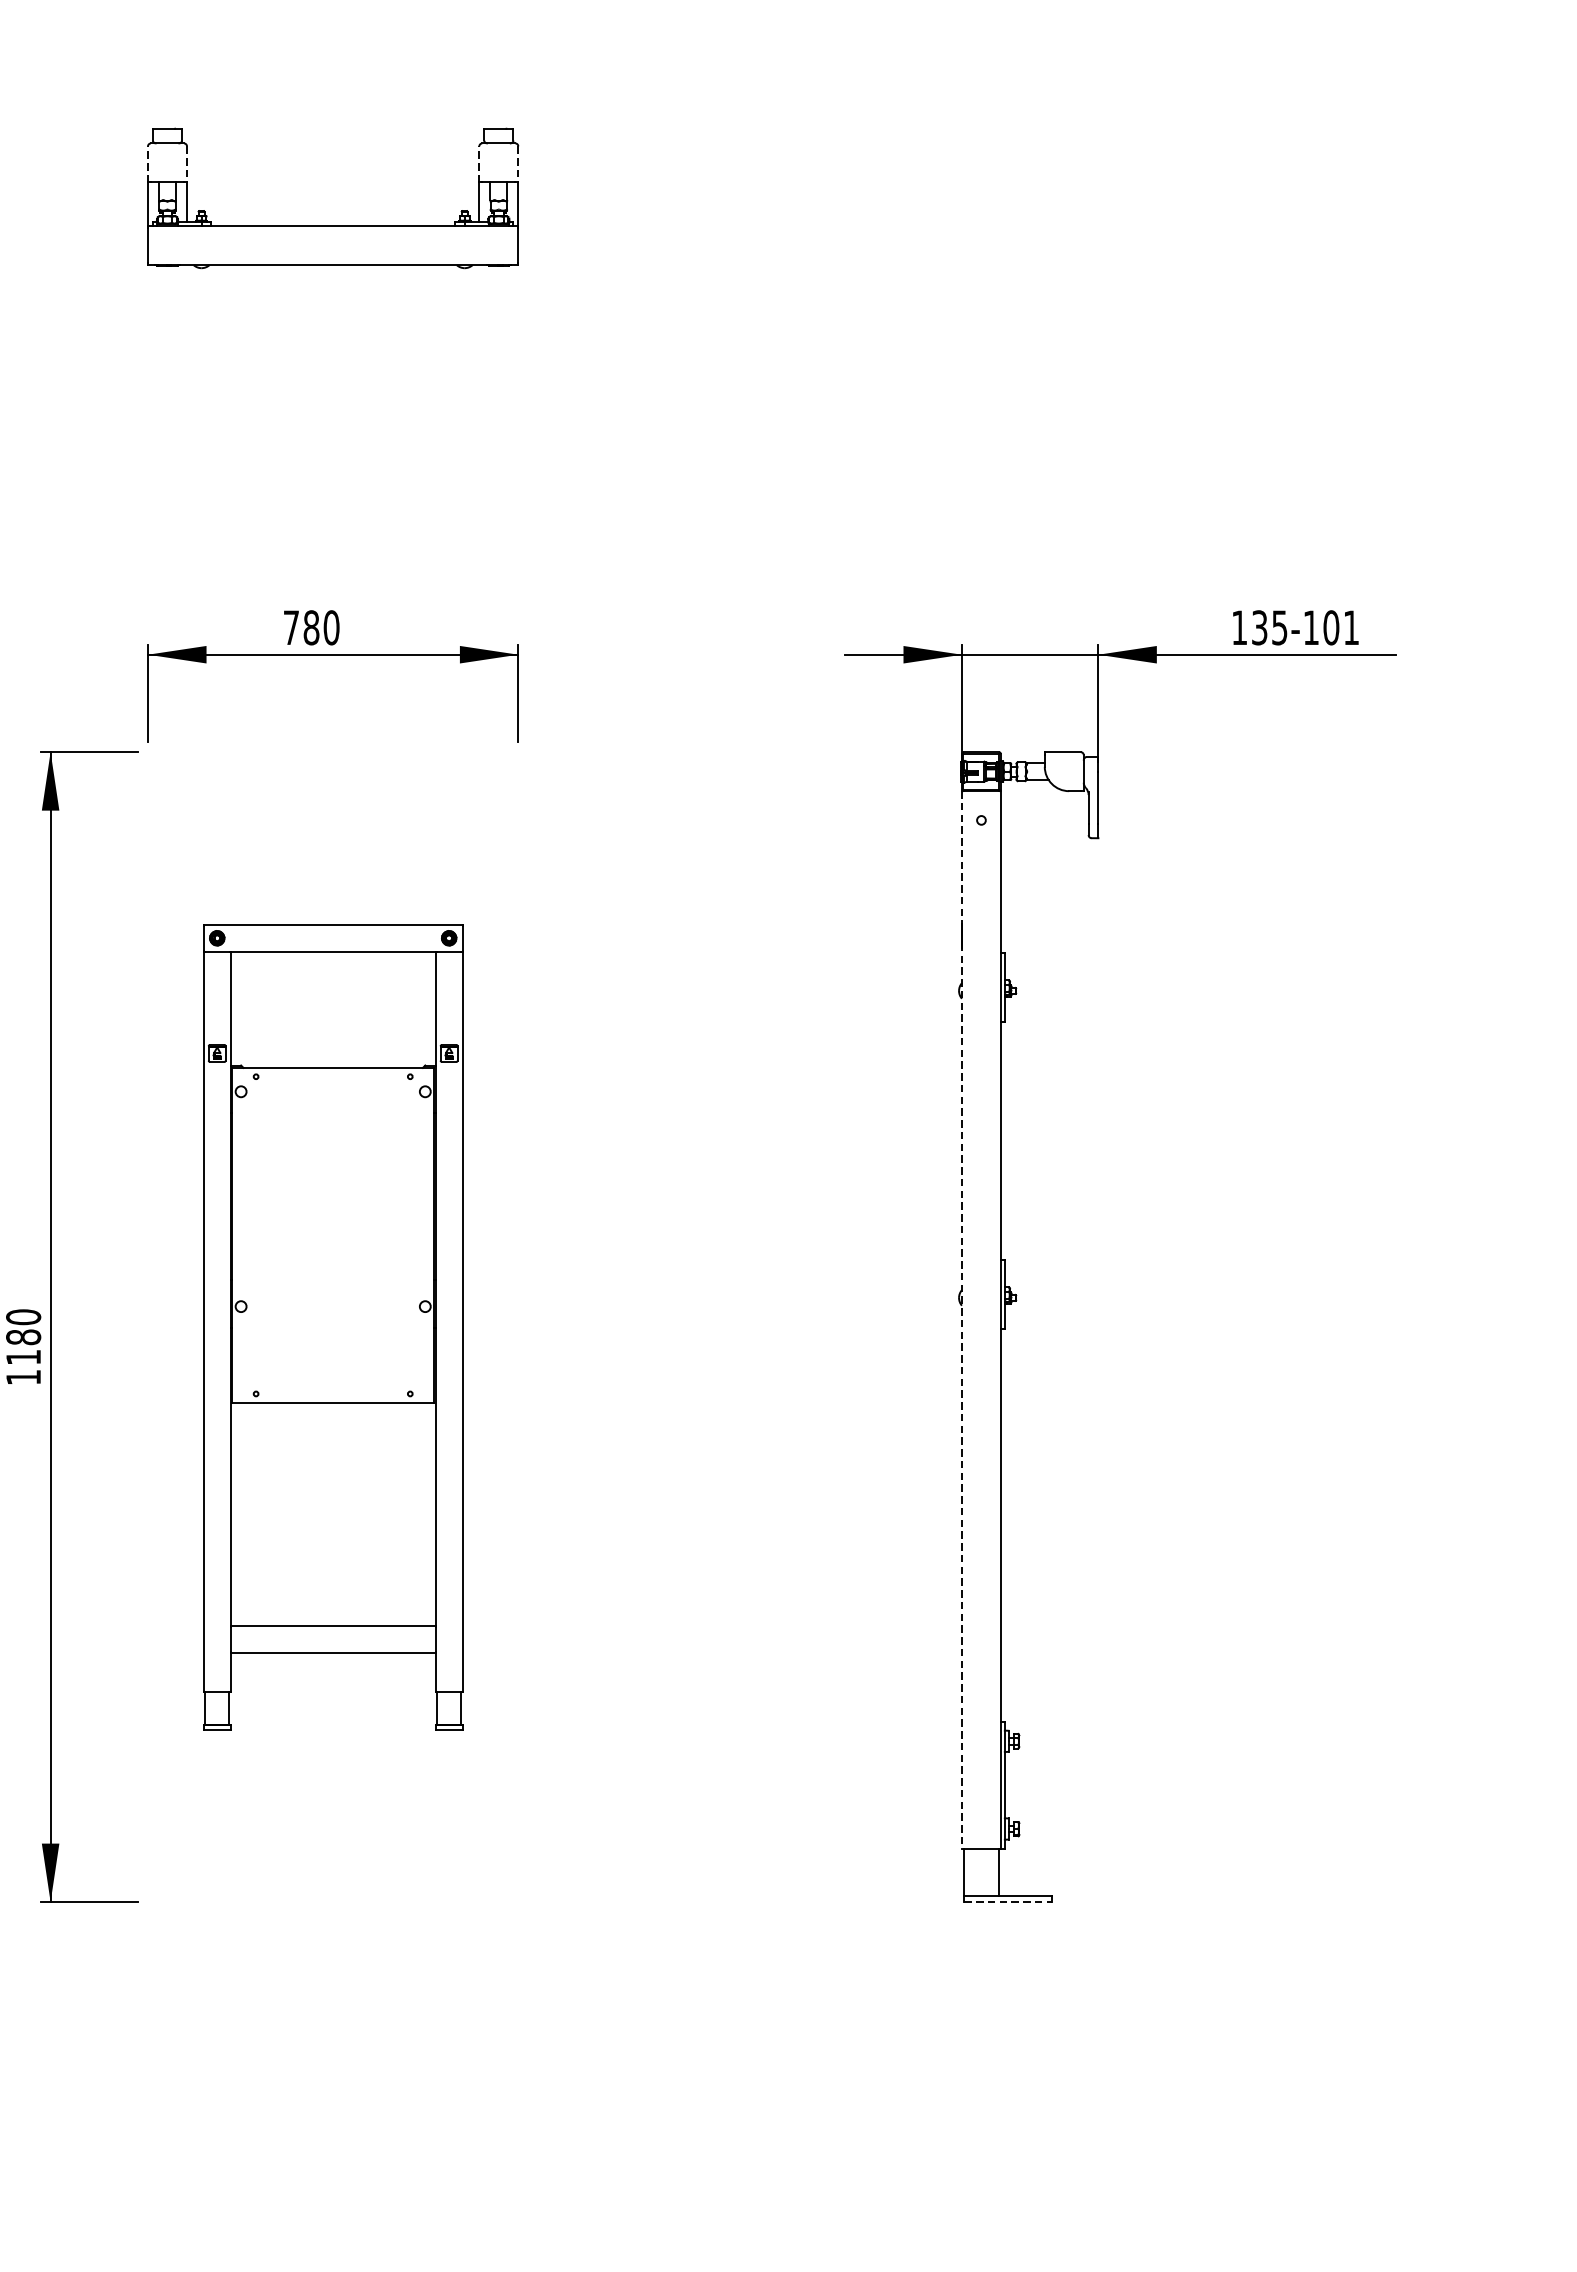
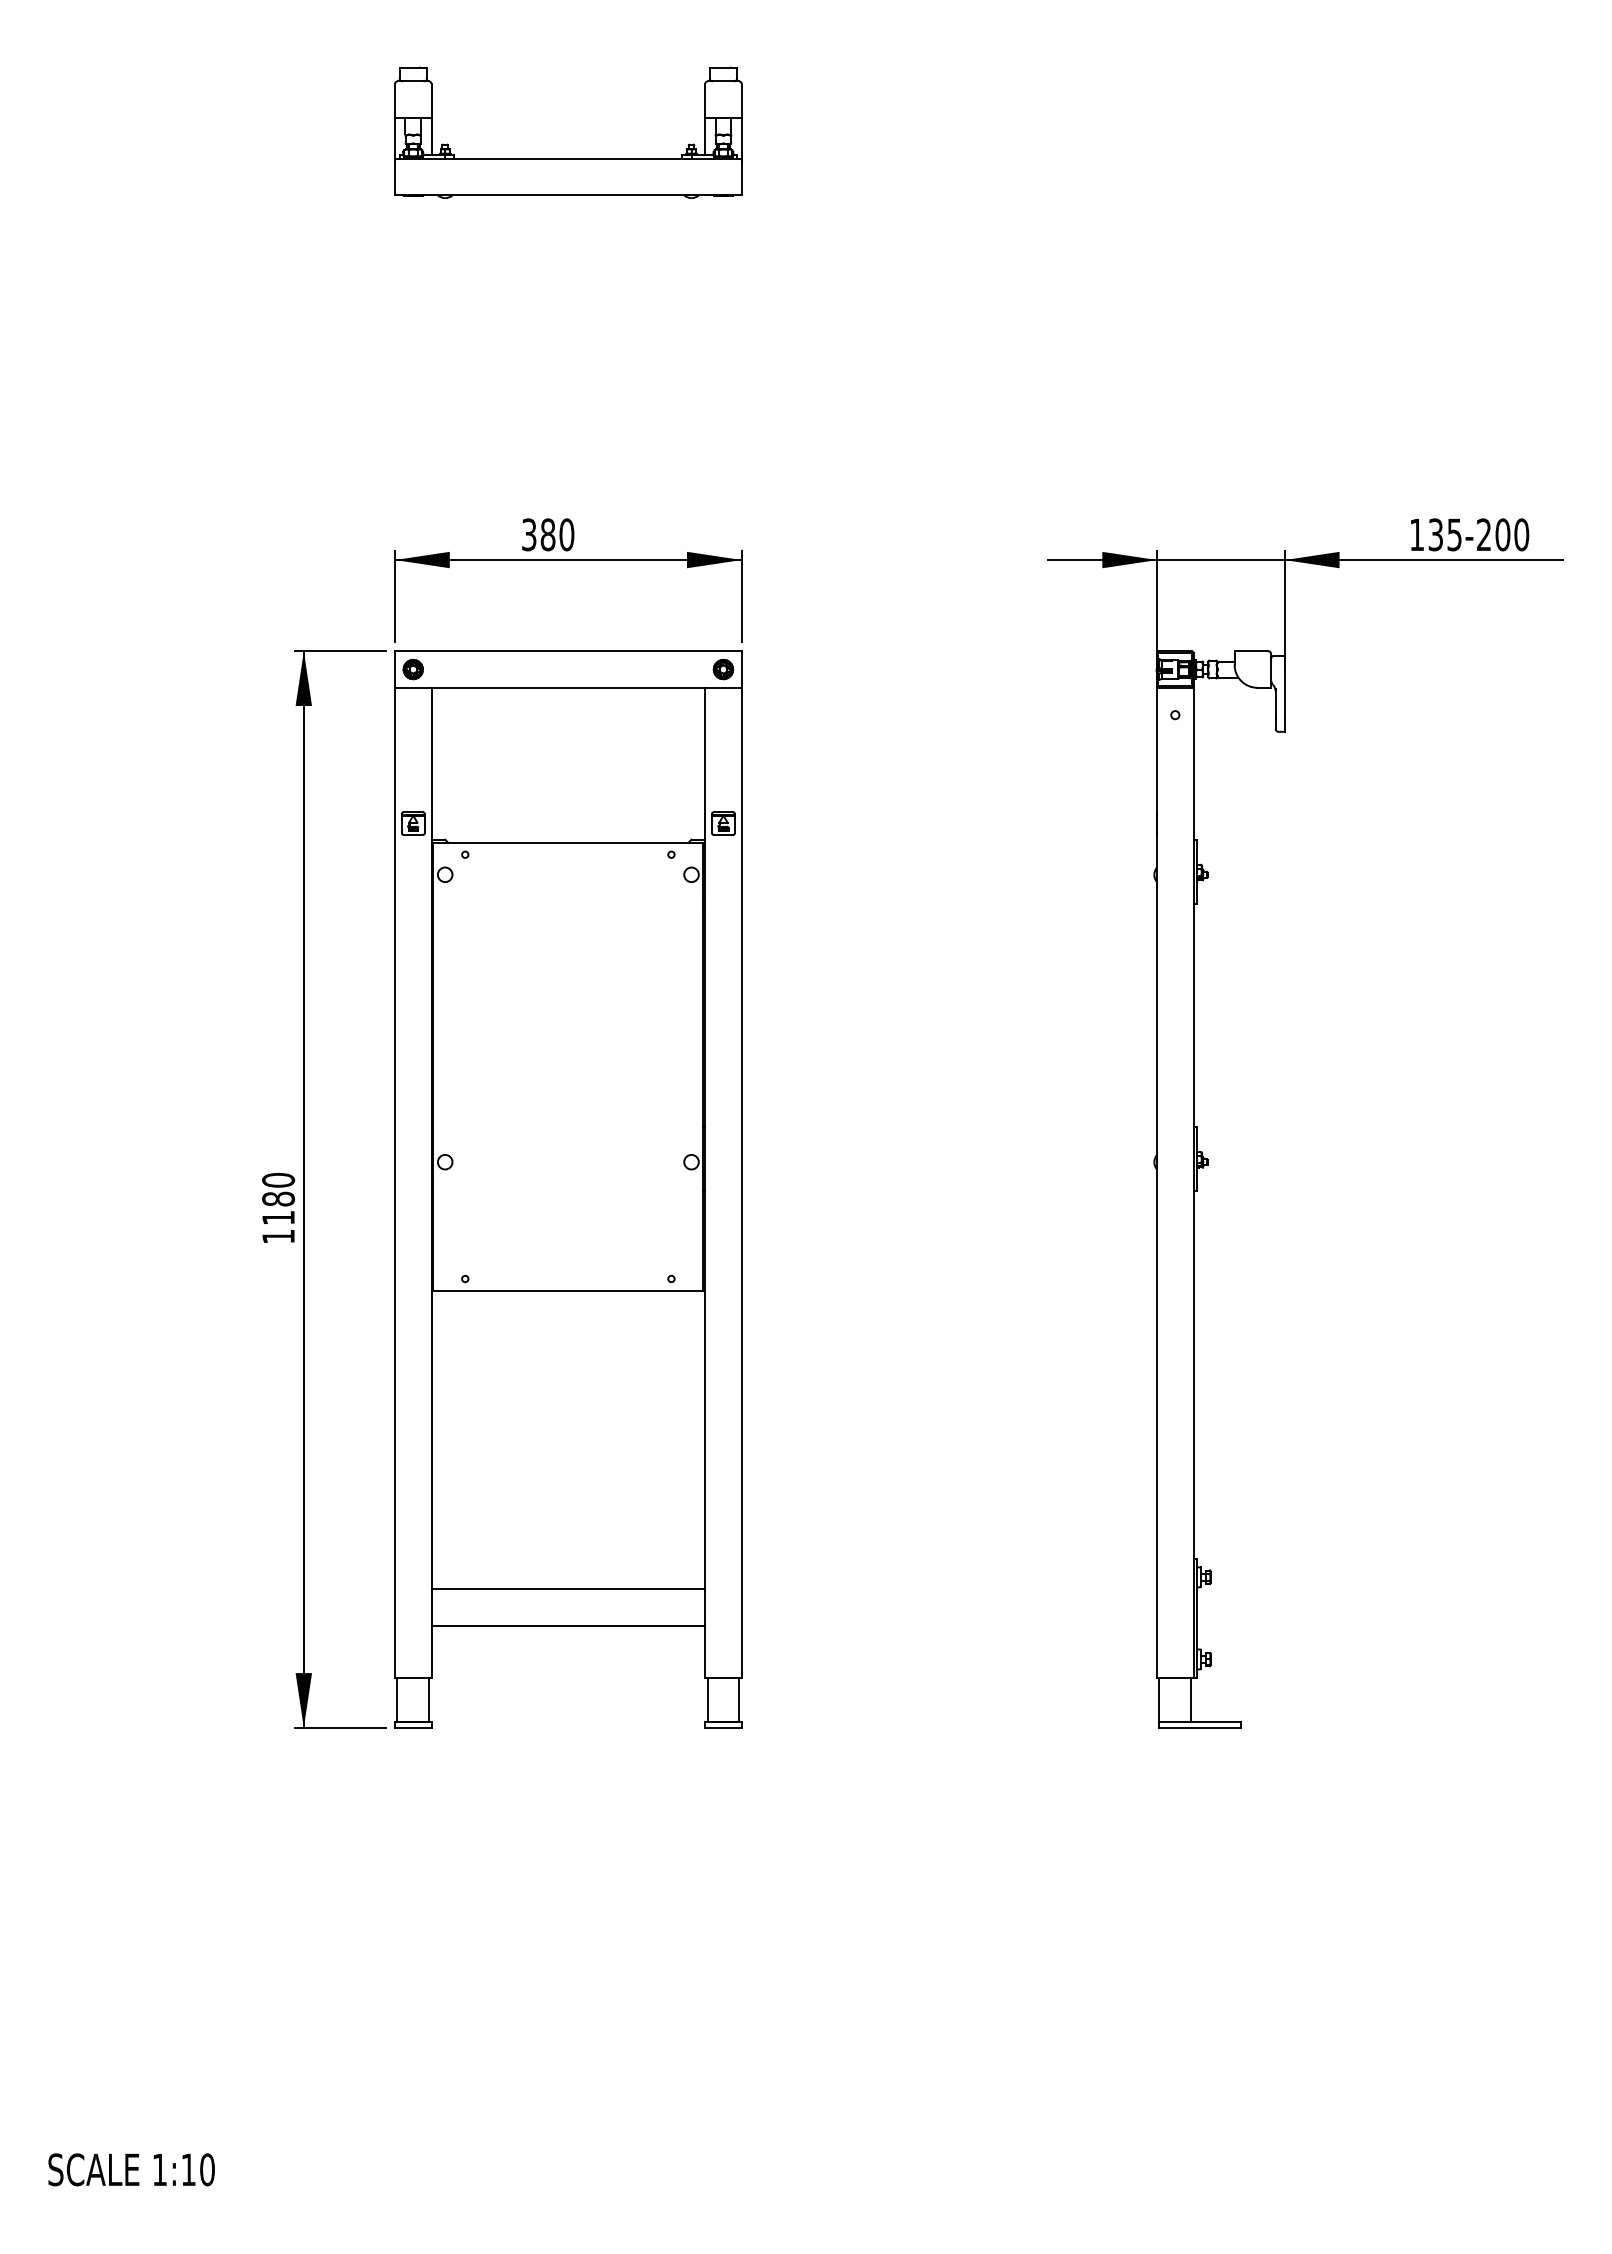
line: (148, 163) -> (395, 100), dashed -> solid
line: (186, 163) -> (431, 100), dashed -> solid
line: (479, 163) -> (705, 100), dashed -> solid
line: (518, 163) -> (741, 100), dashed -> solid
text: (291, 627) -> (529, 534), 780 -> 380
text: (1331, 627) -> (1503, 534), 135-101 -> 135-200
line: (962, 1319) -> (1157, 1182), dashed -> solid
part: (333, 1327) -> (568, 1189), size x1.43
line: (1008, 1901) -> (1200, 1727), dashed -> solid

